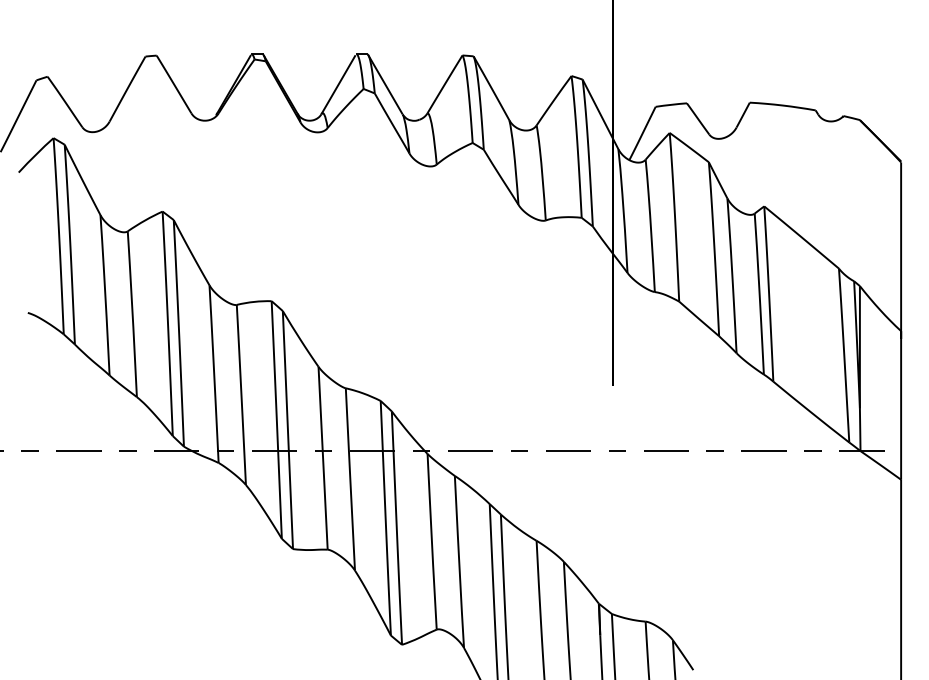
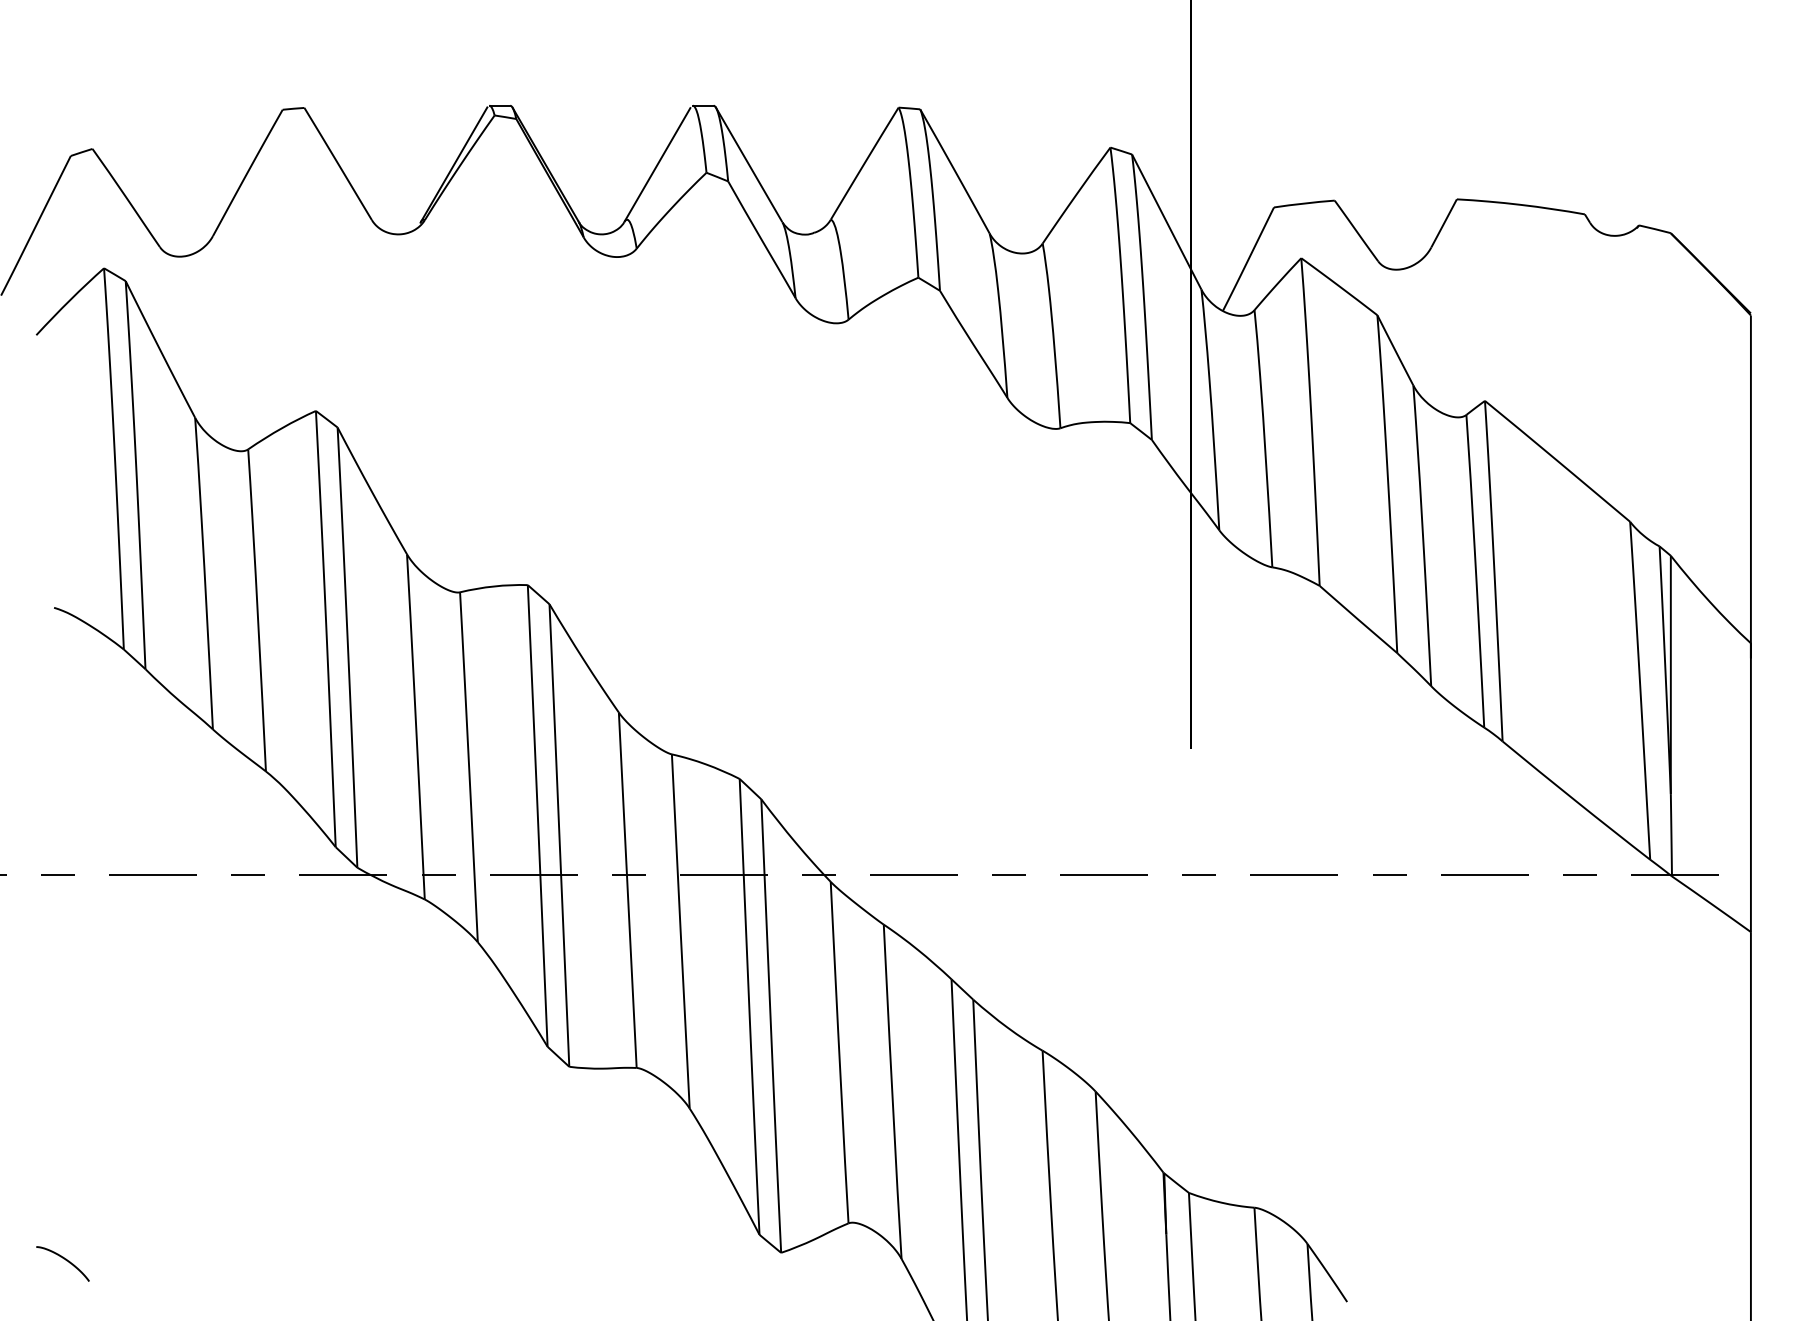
curve: (33, 649) -> (65, 1261), added

